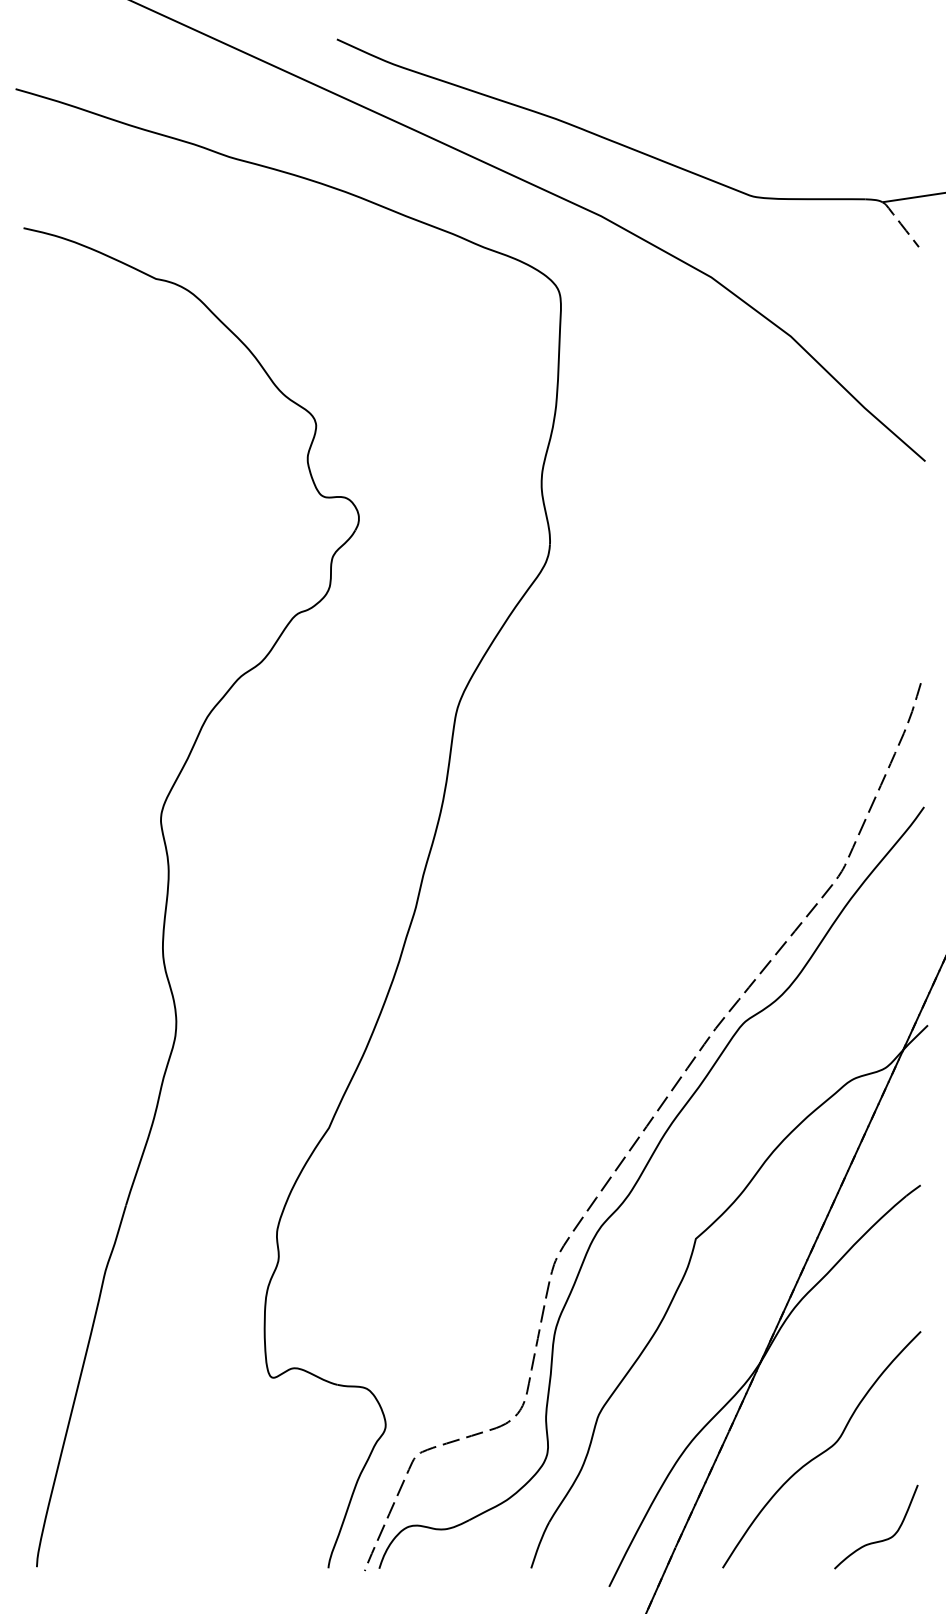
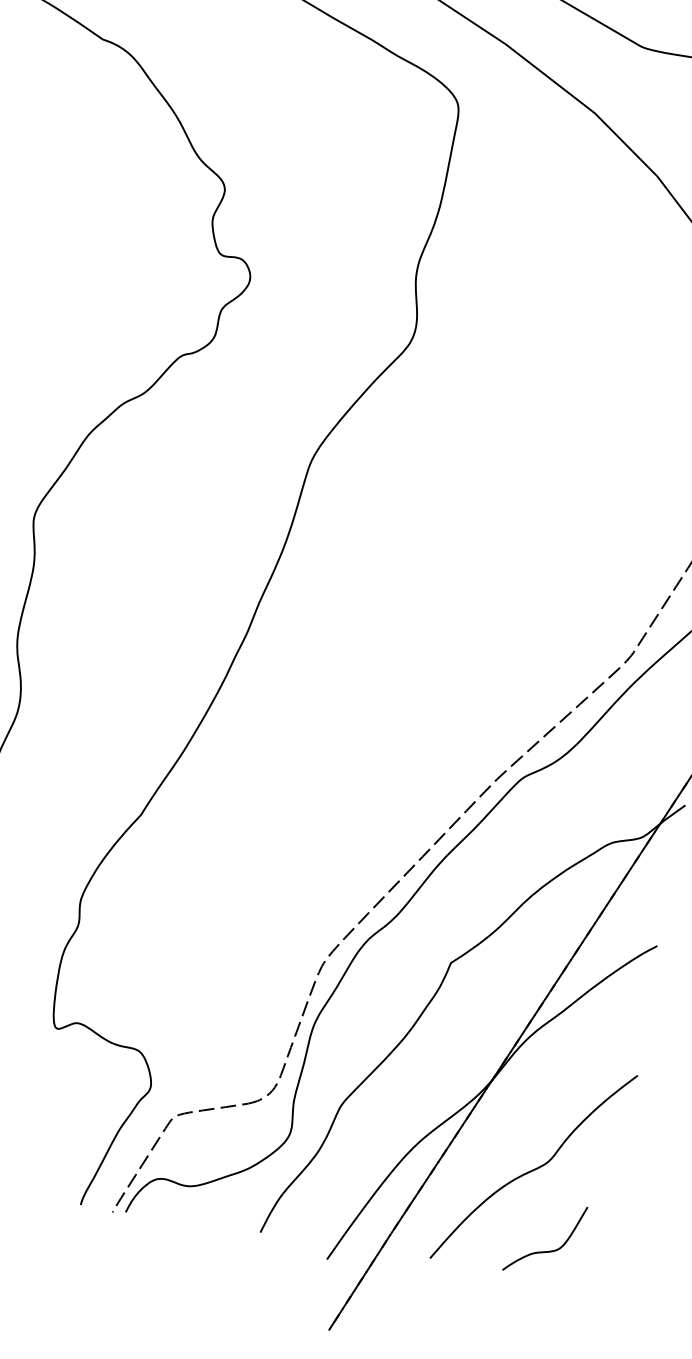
curve: (878, 1540) -> (545, 1250), moved

